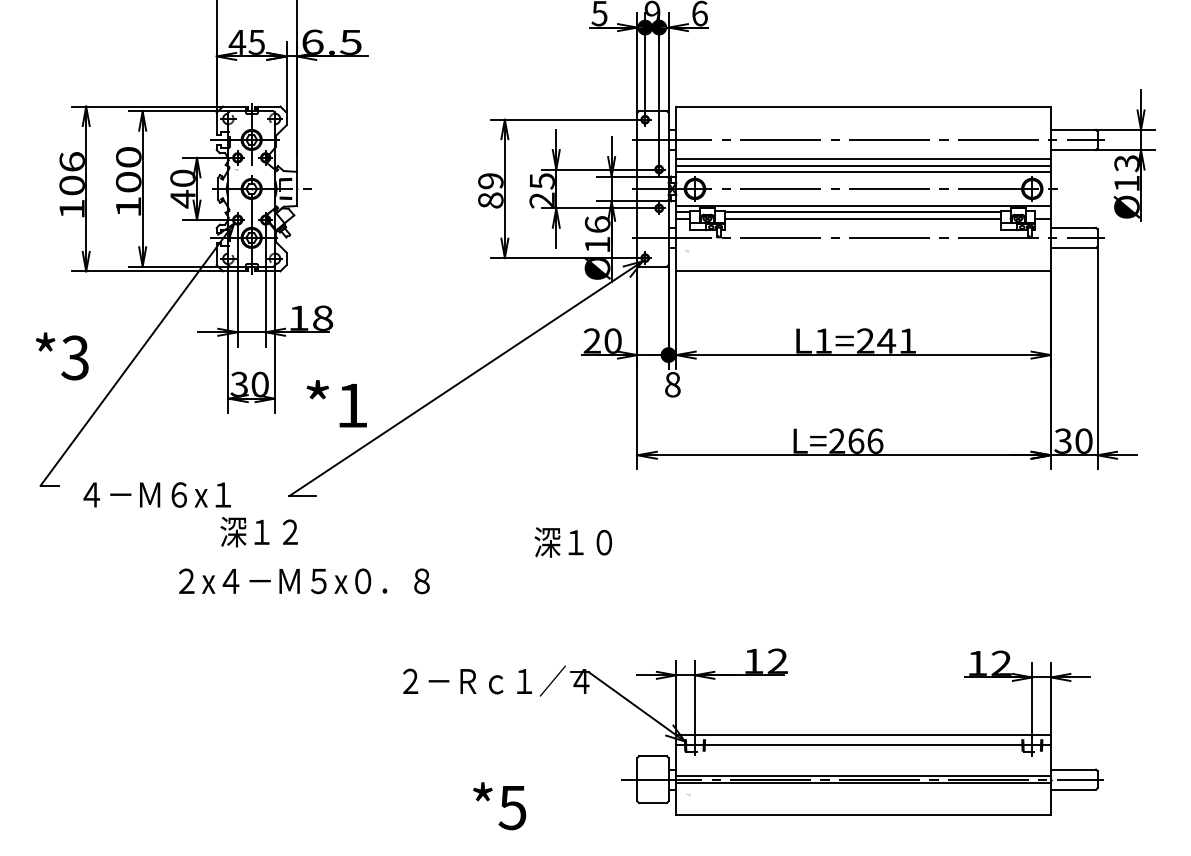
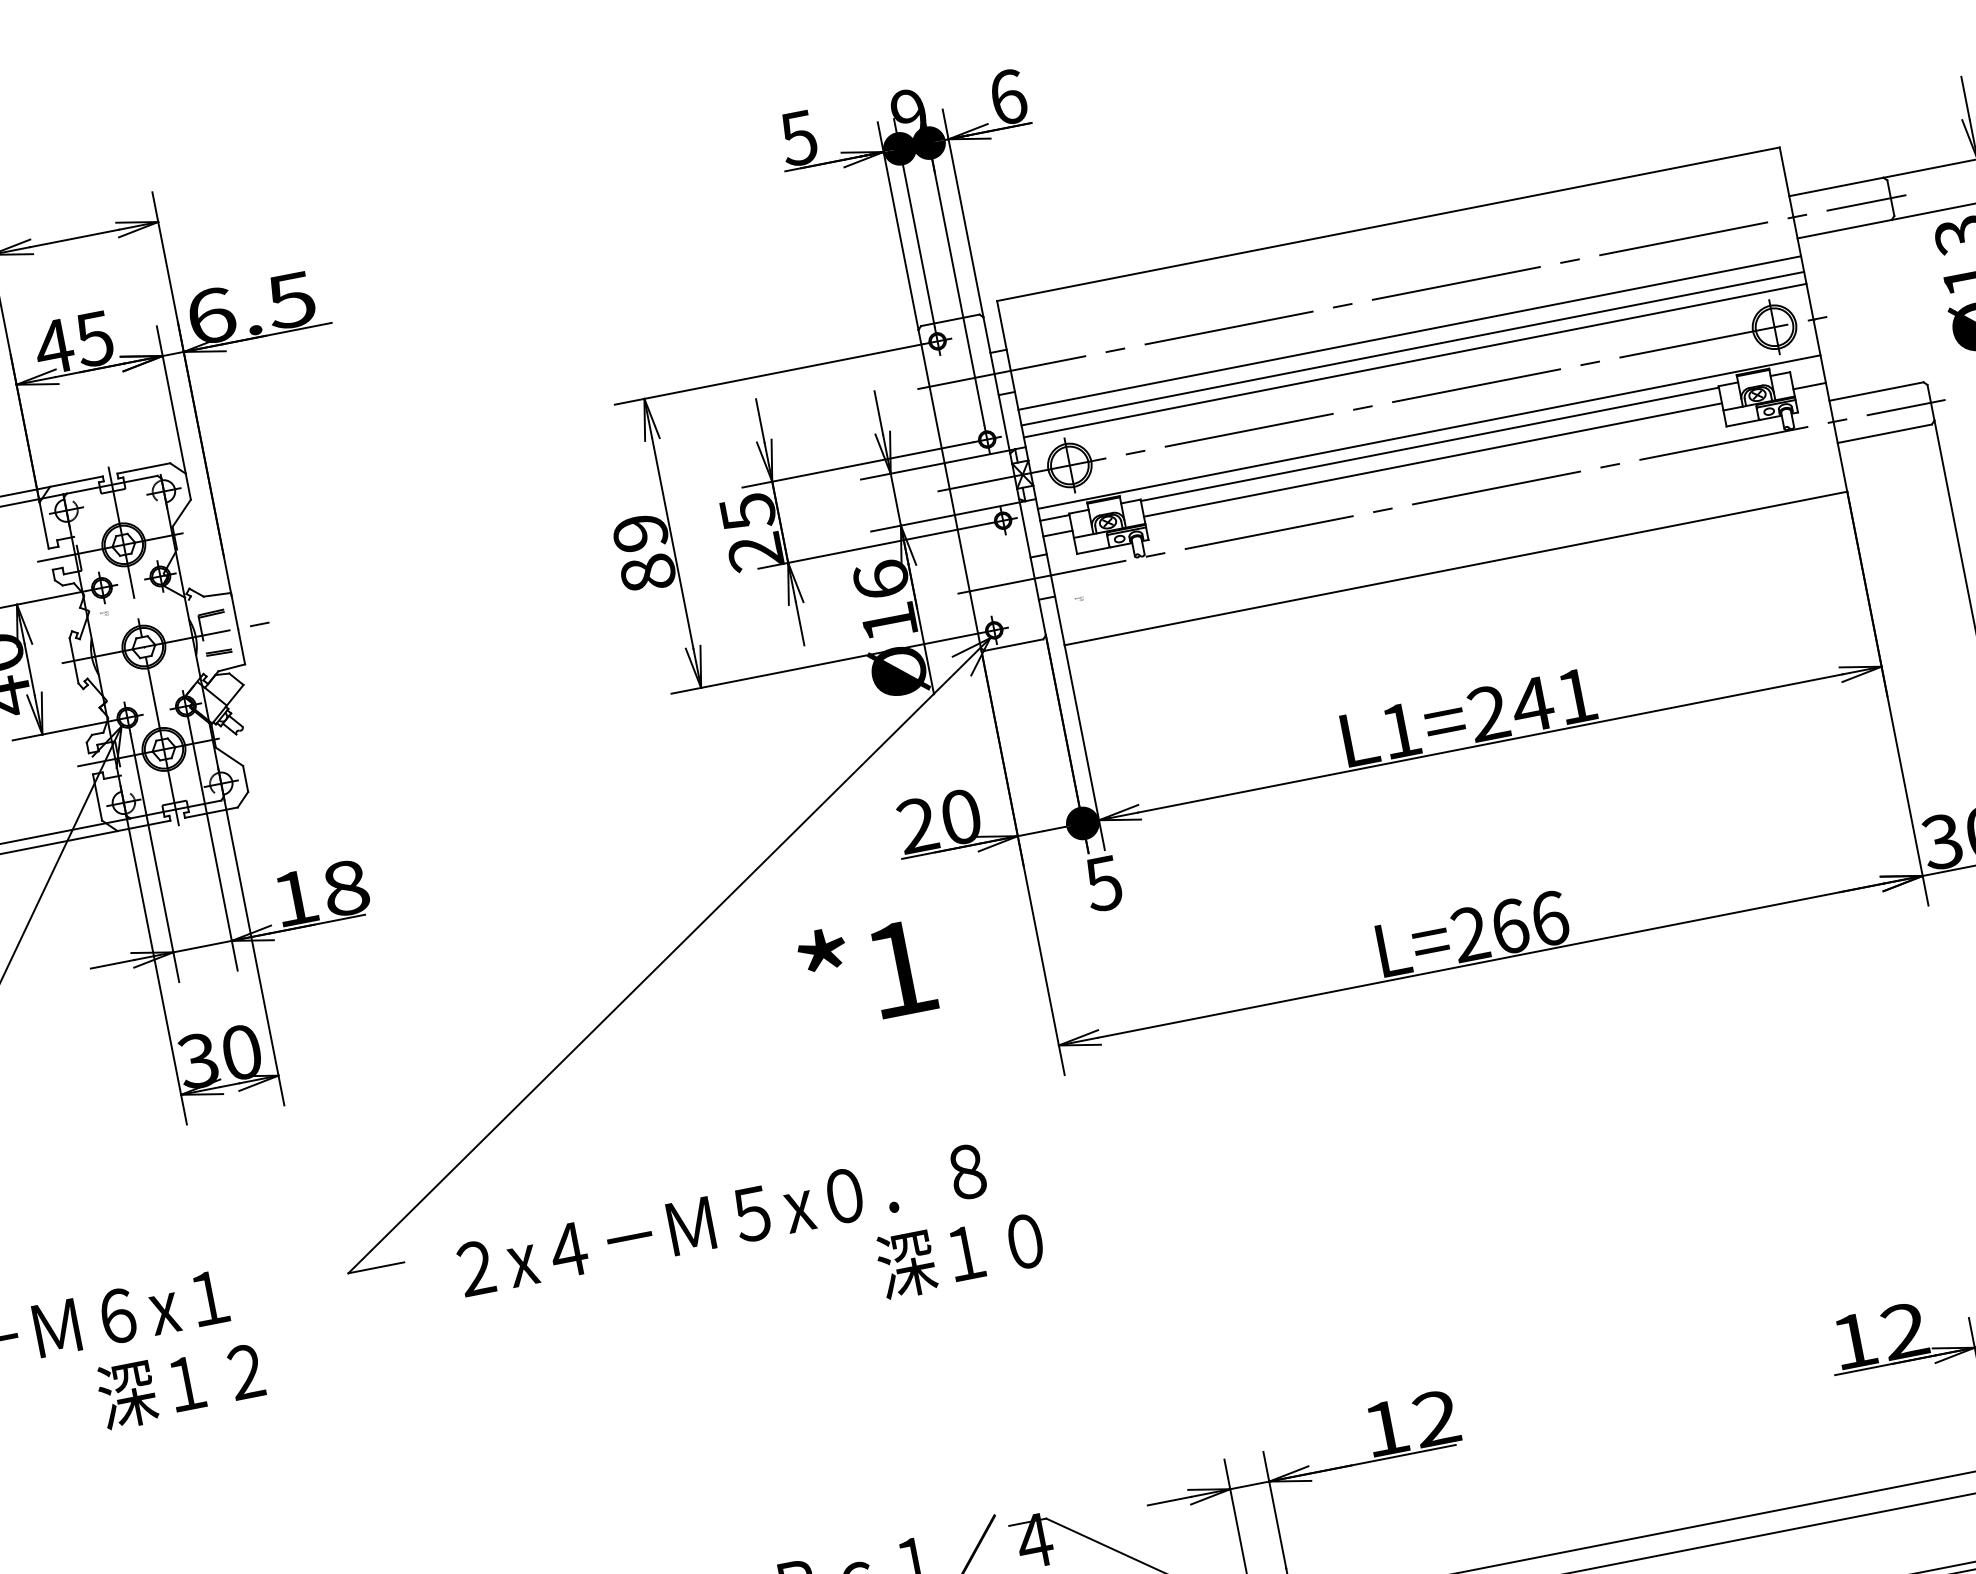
text: (672, 384) -> (1103, 883), 8 -> 5
text: (336, 403) -> (866, 970), moved
text: (258, 532) -> (179, 1385), moved
text: (304, 581) -> (722, 1220), moved

